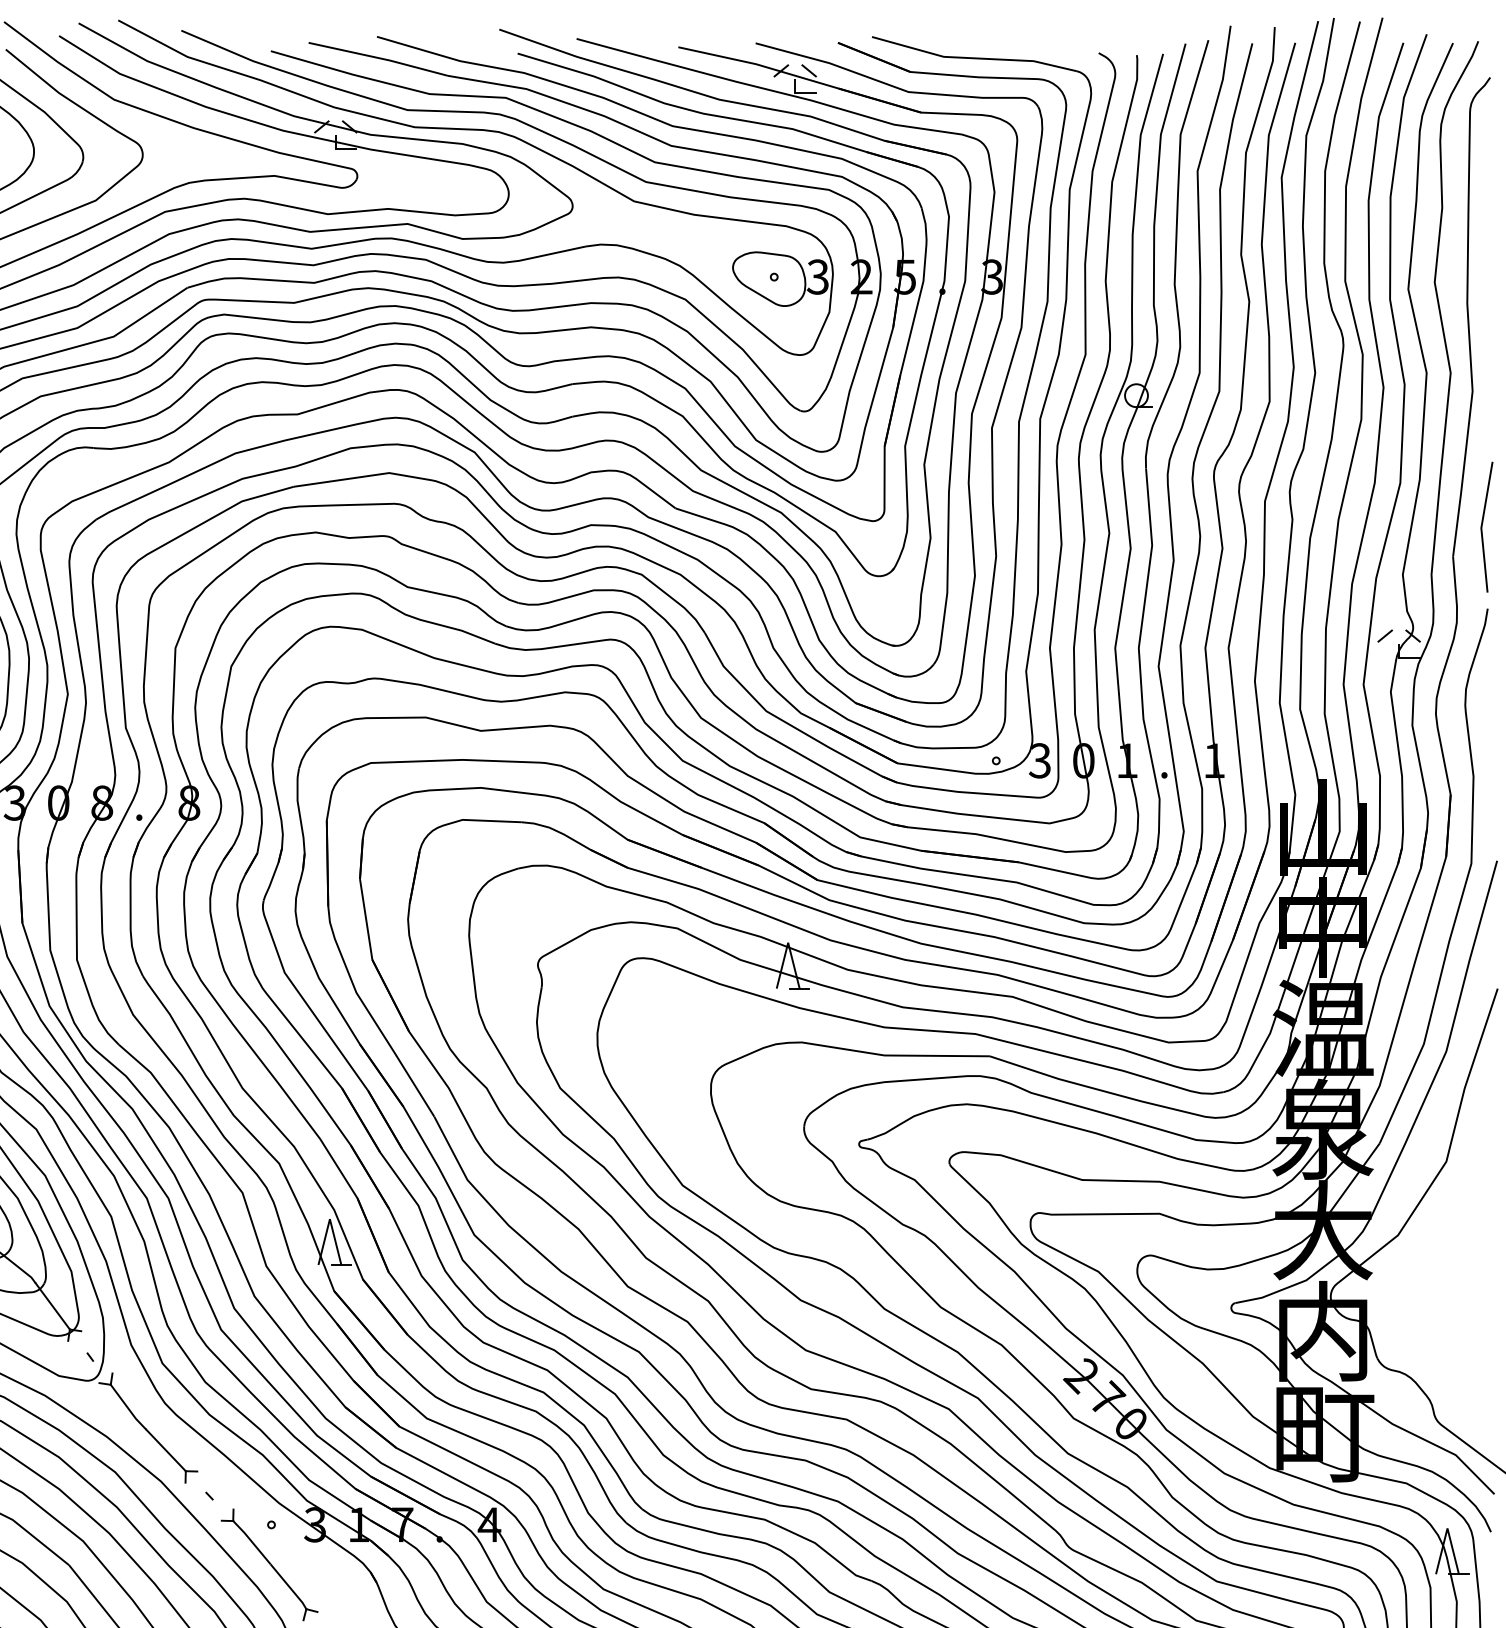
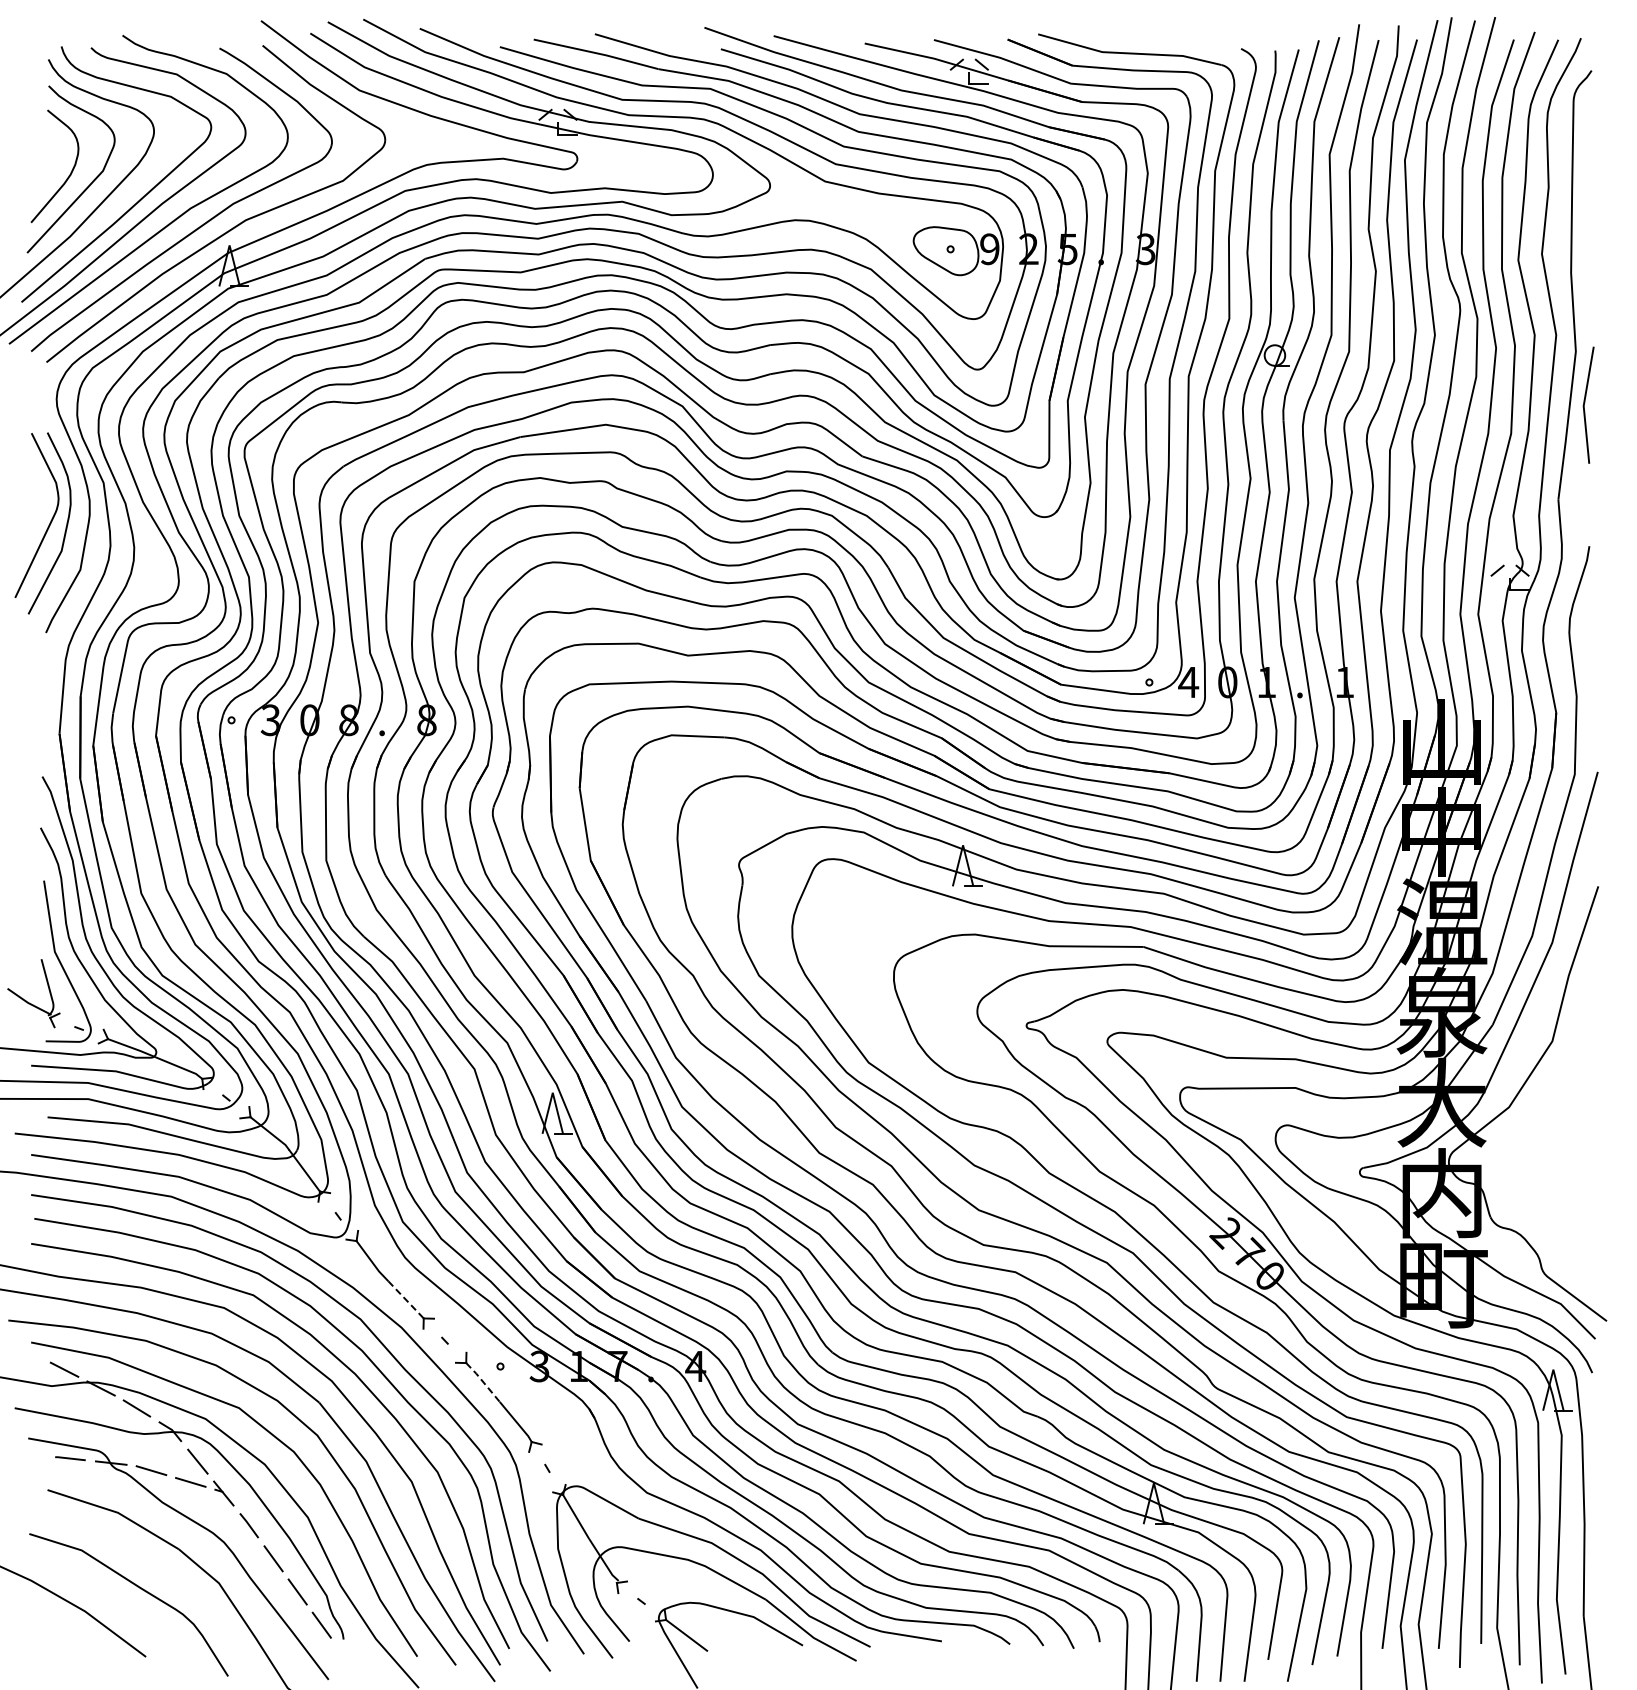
text: (817, 277) -> (989, 249), 3 -> 9
line: (1483, 524) -> (1585, 402), moved
text: (1039, 760) -> (1188, 682), 3 -> 4
line: (166, 1450) -> (406, 1299), solid -> dashed
line: (252, 1541) -> (483, 1381), solid -> dashed

